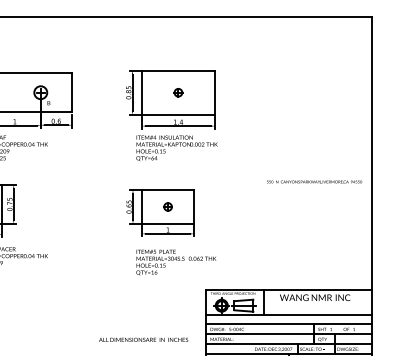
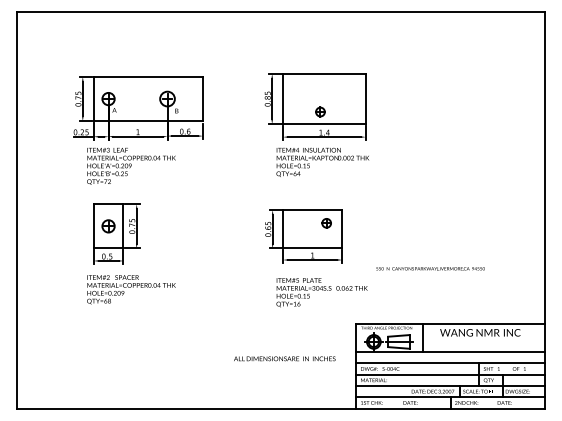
part: (178, 92) -> (320, 111), moved
text: (314, 181) -> (430, 268), moved
part: (167, 207) -> (326, 223), moved
text: (143, 339) -> (284, 358), moved

